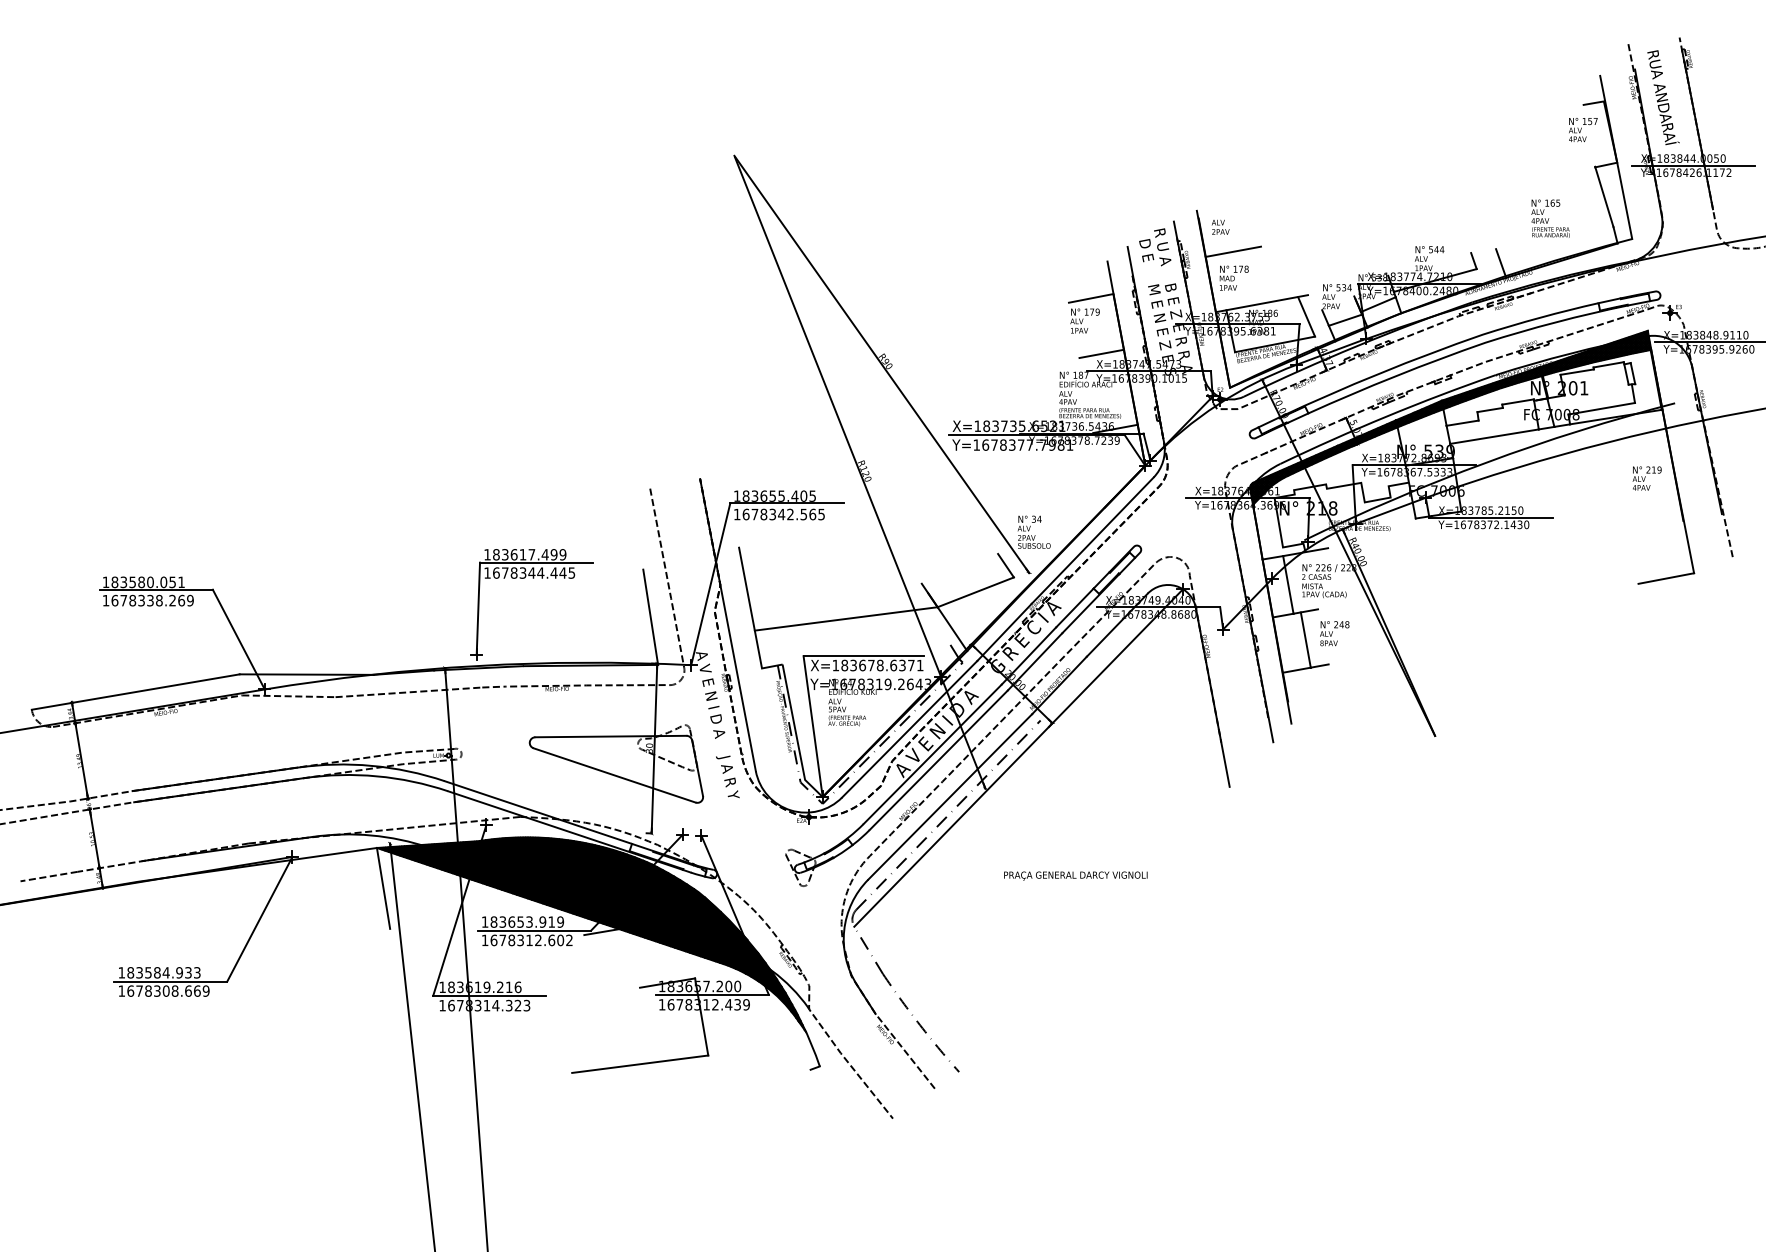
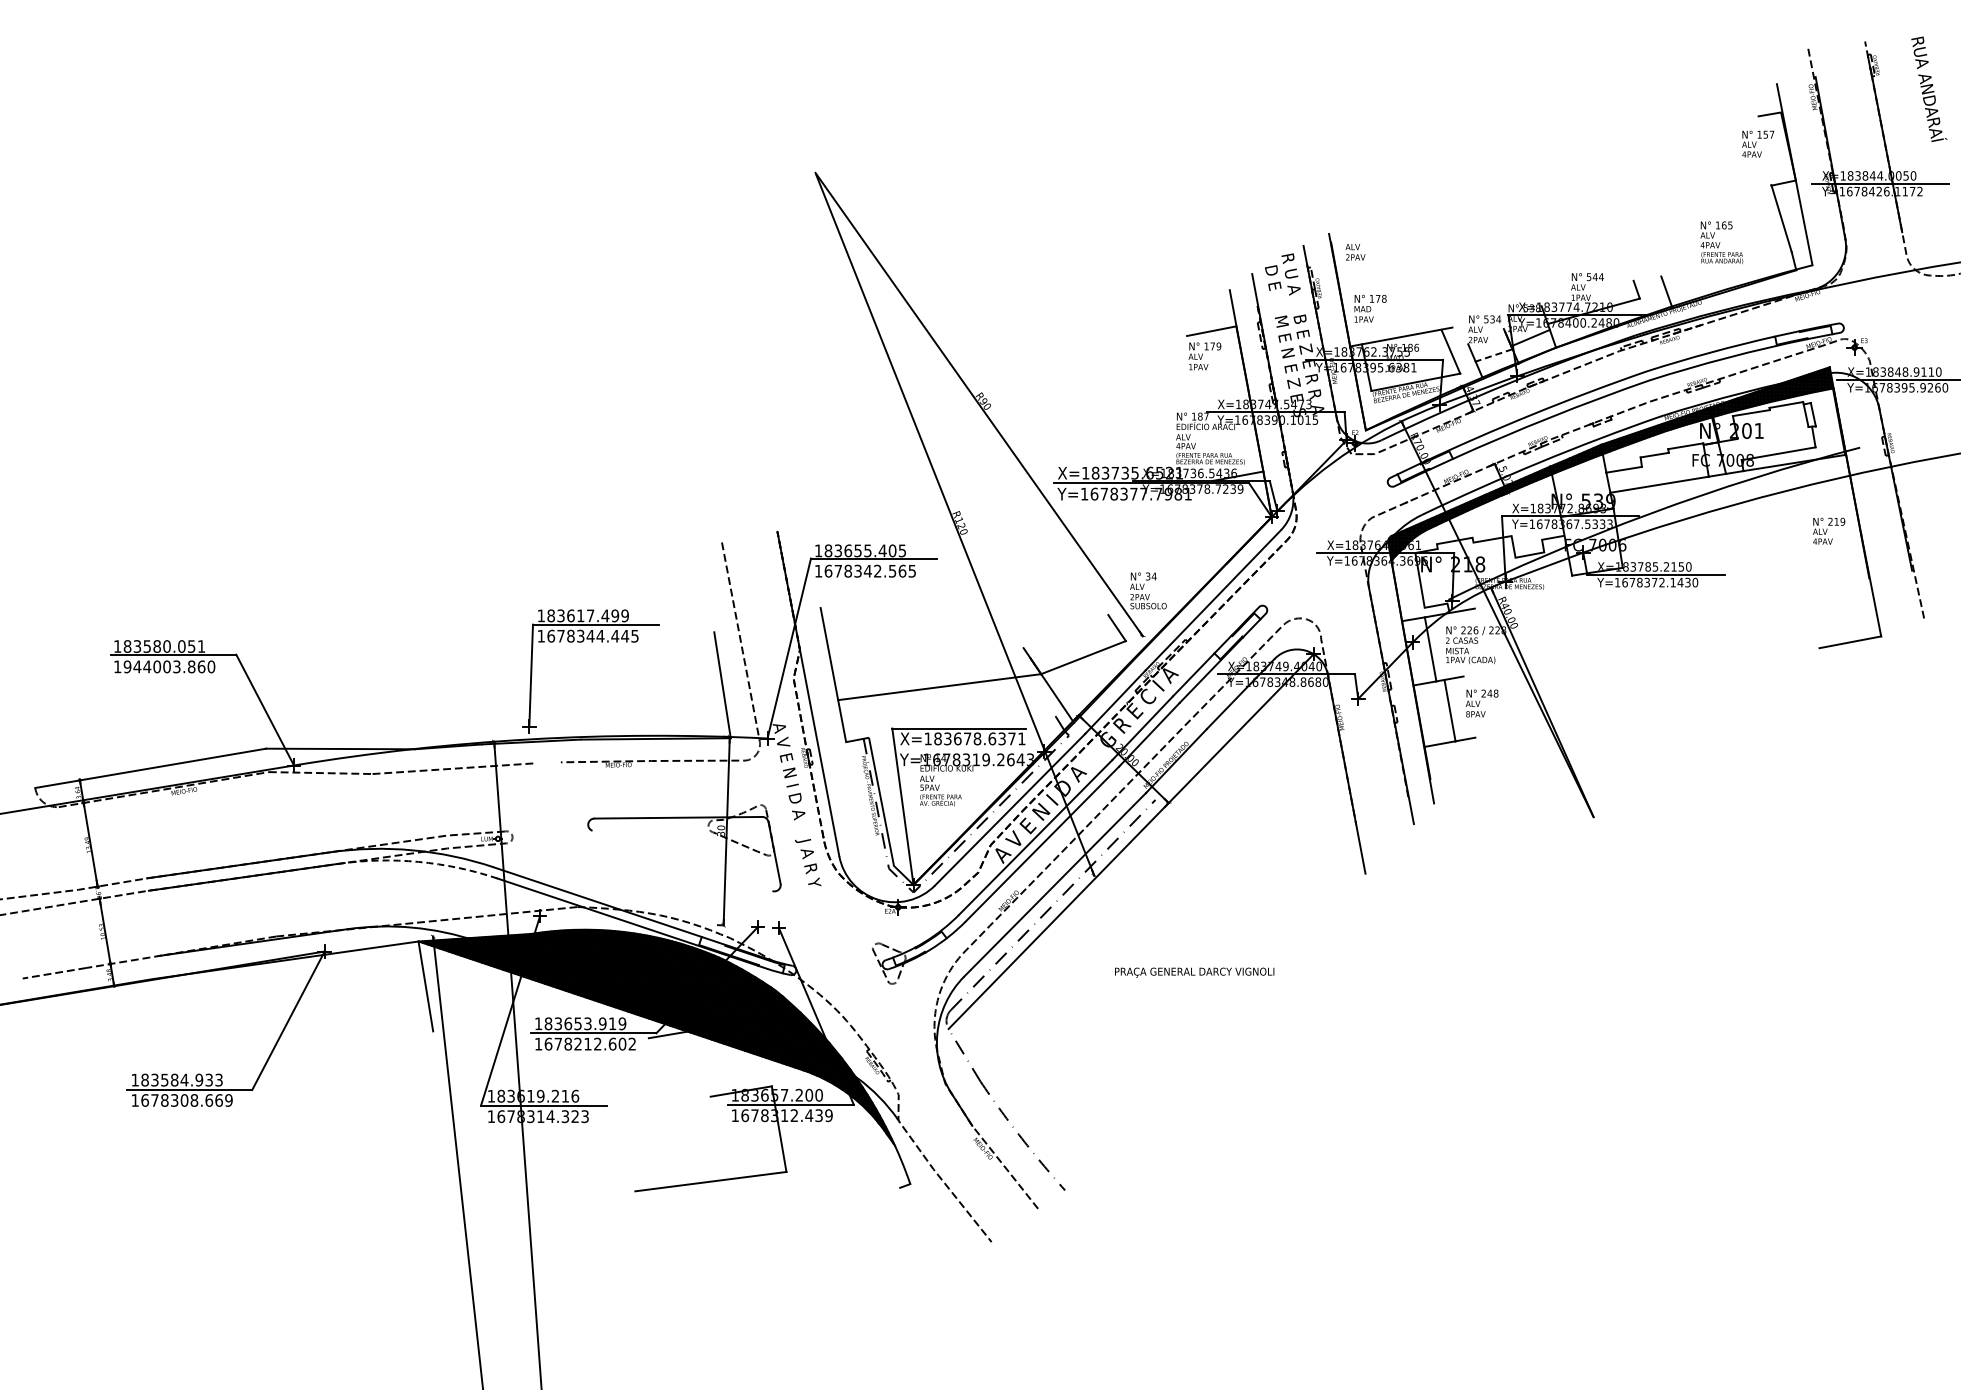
text: (1663, 96) -> (1929, 88), moved
line: (1233, 251) -> (1369, 279), removed
line: (1344, 320) -> (1493, 355), solid -> dashed
line: (1101, 353) -> (1223, 392), removed
text: (152, 600) -> (169, 666), 1678338.269 -> 1944003.860
line: (493, 686) -> (547, 762), removed
arc: (376, 775) -> (418, 861), solid -> dashed
line: (614, 775) -> (682, 860), removed
text: (520, 940) -> (577, 1044), 1678312.602 -> 1678212.602

